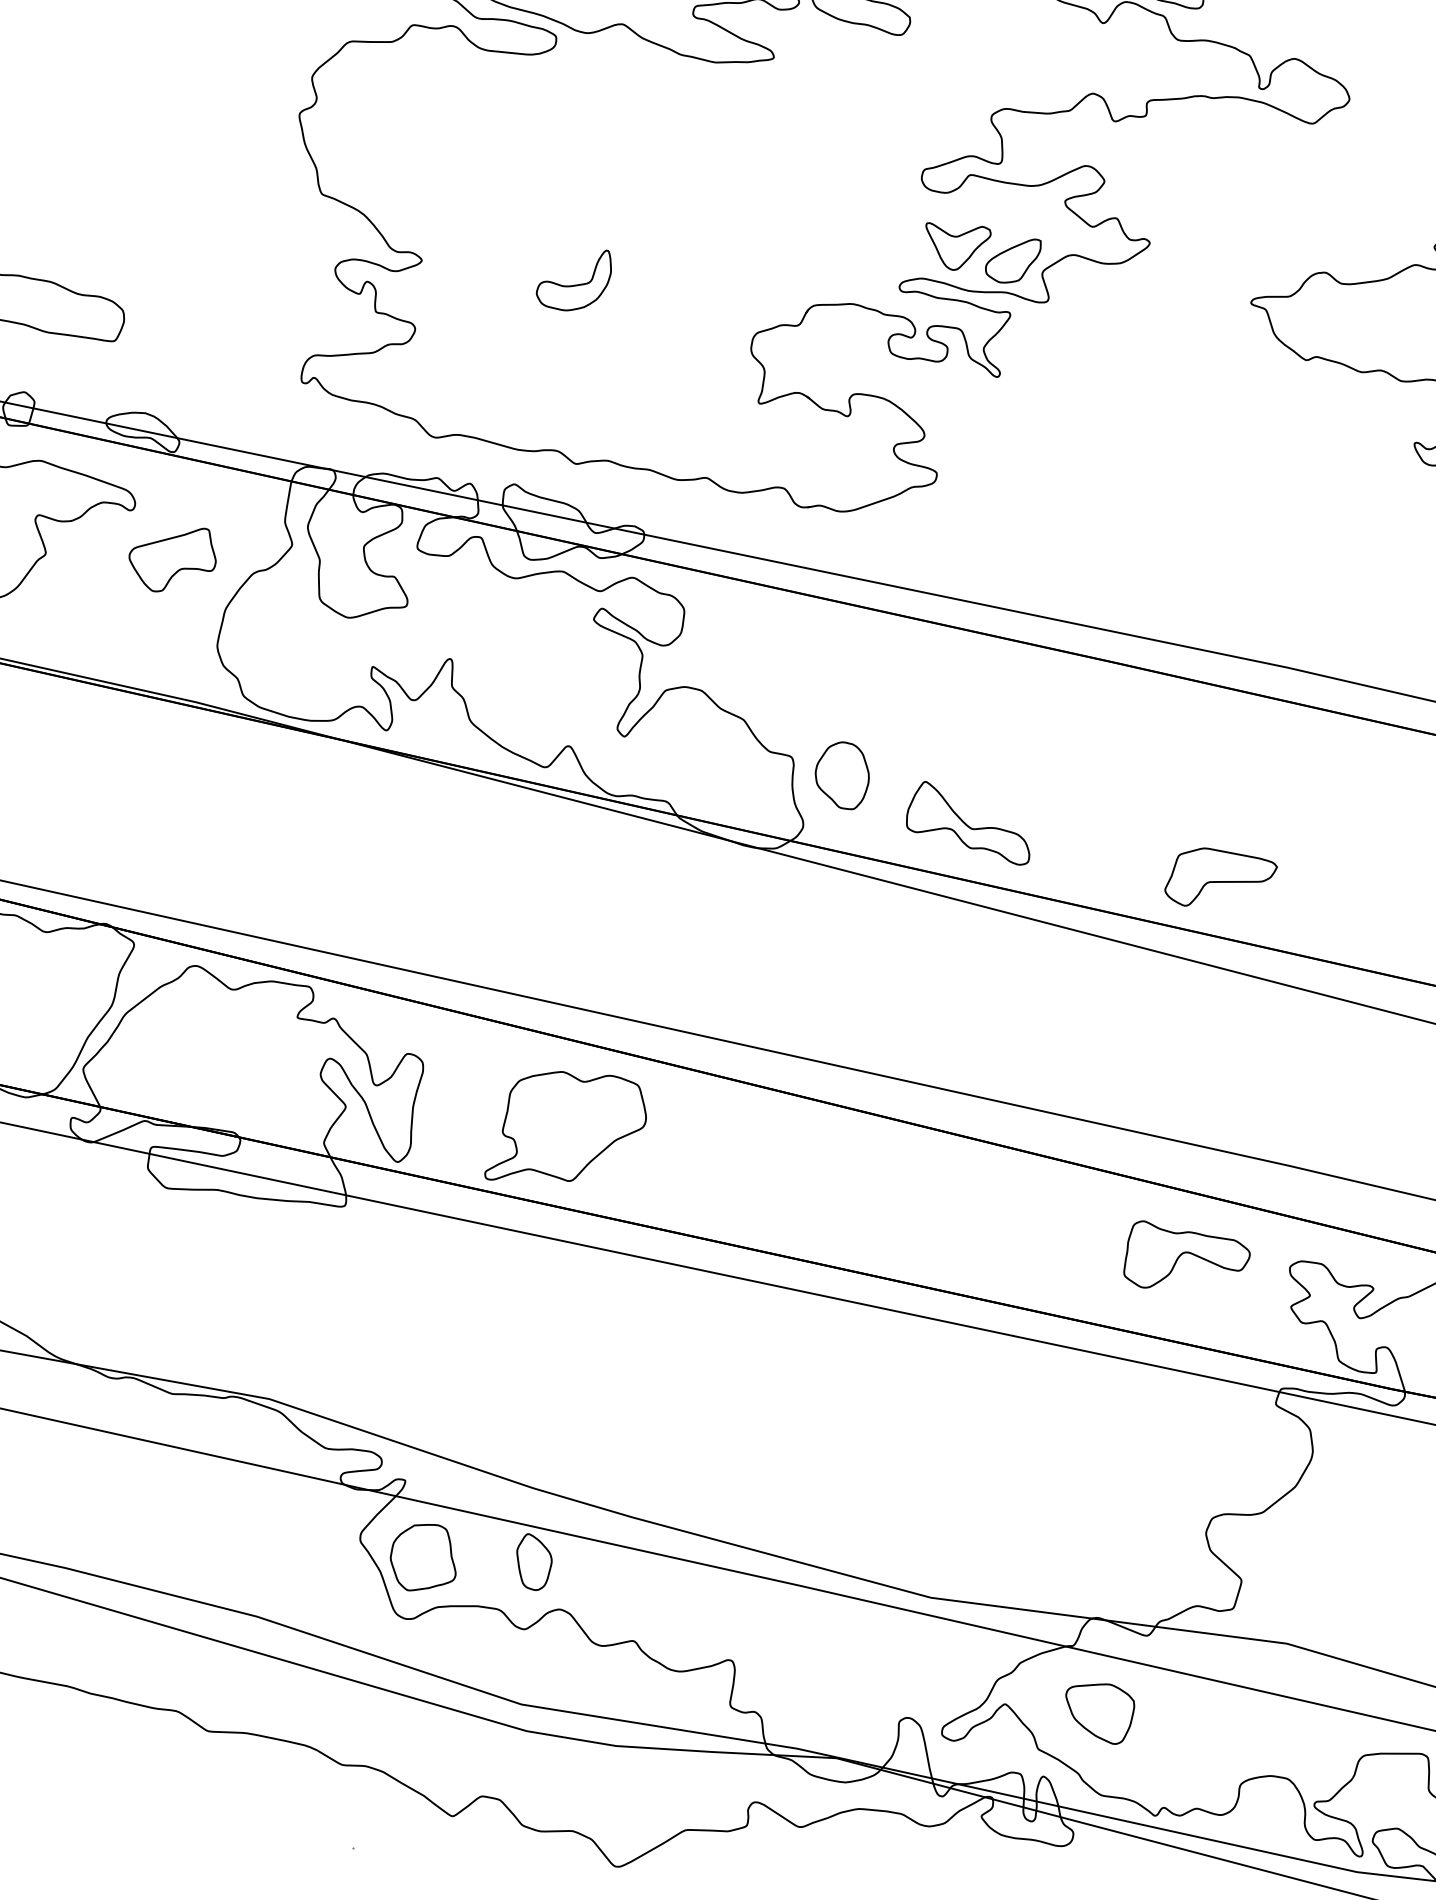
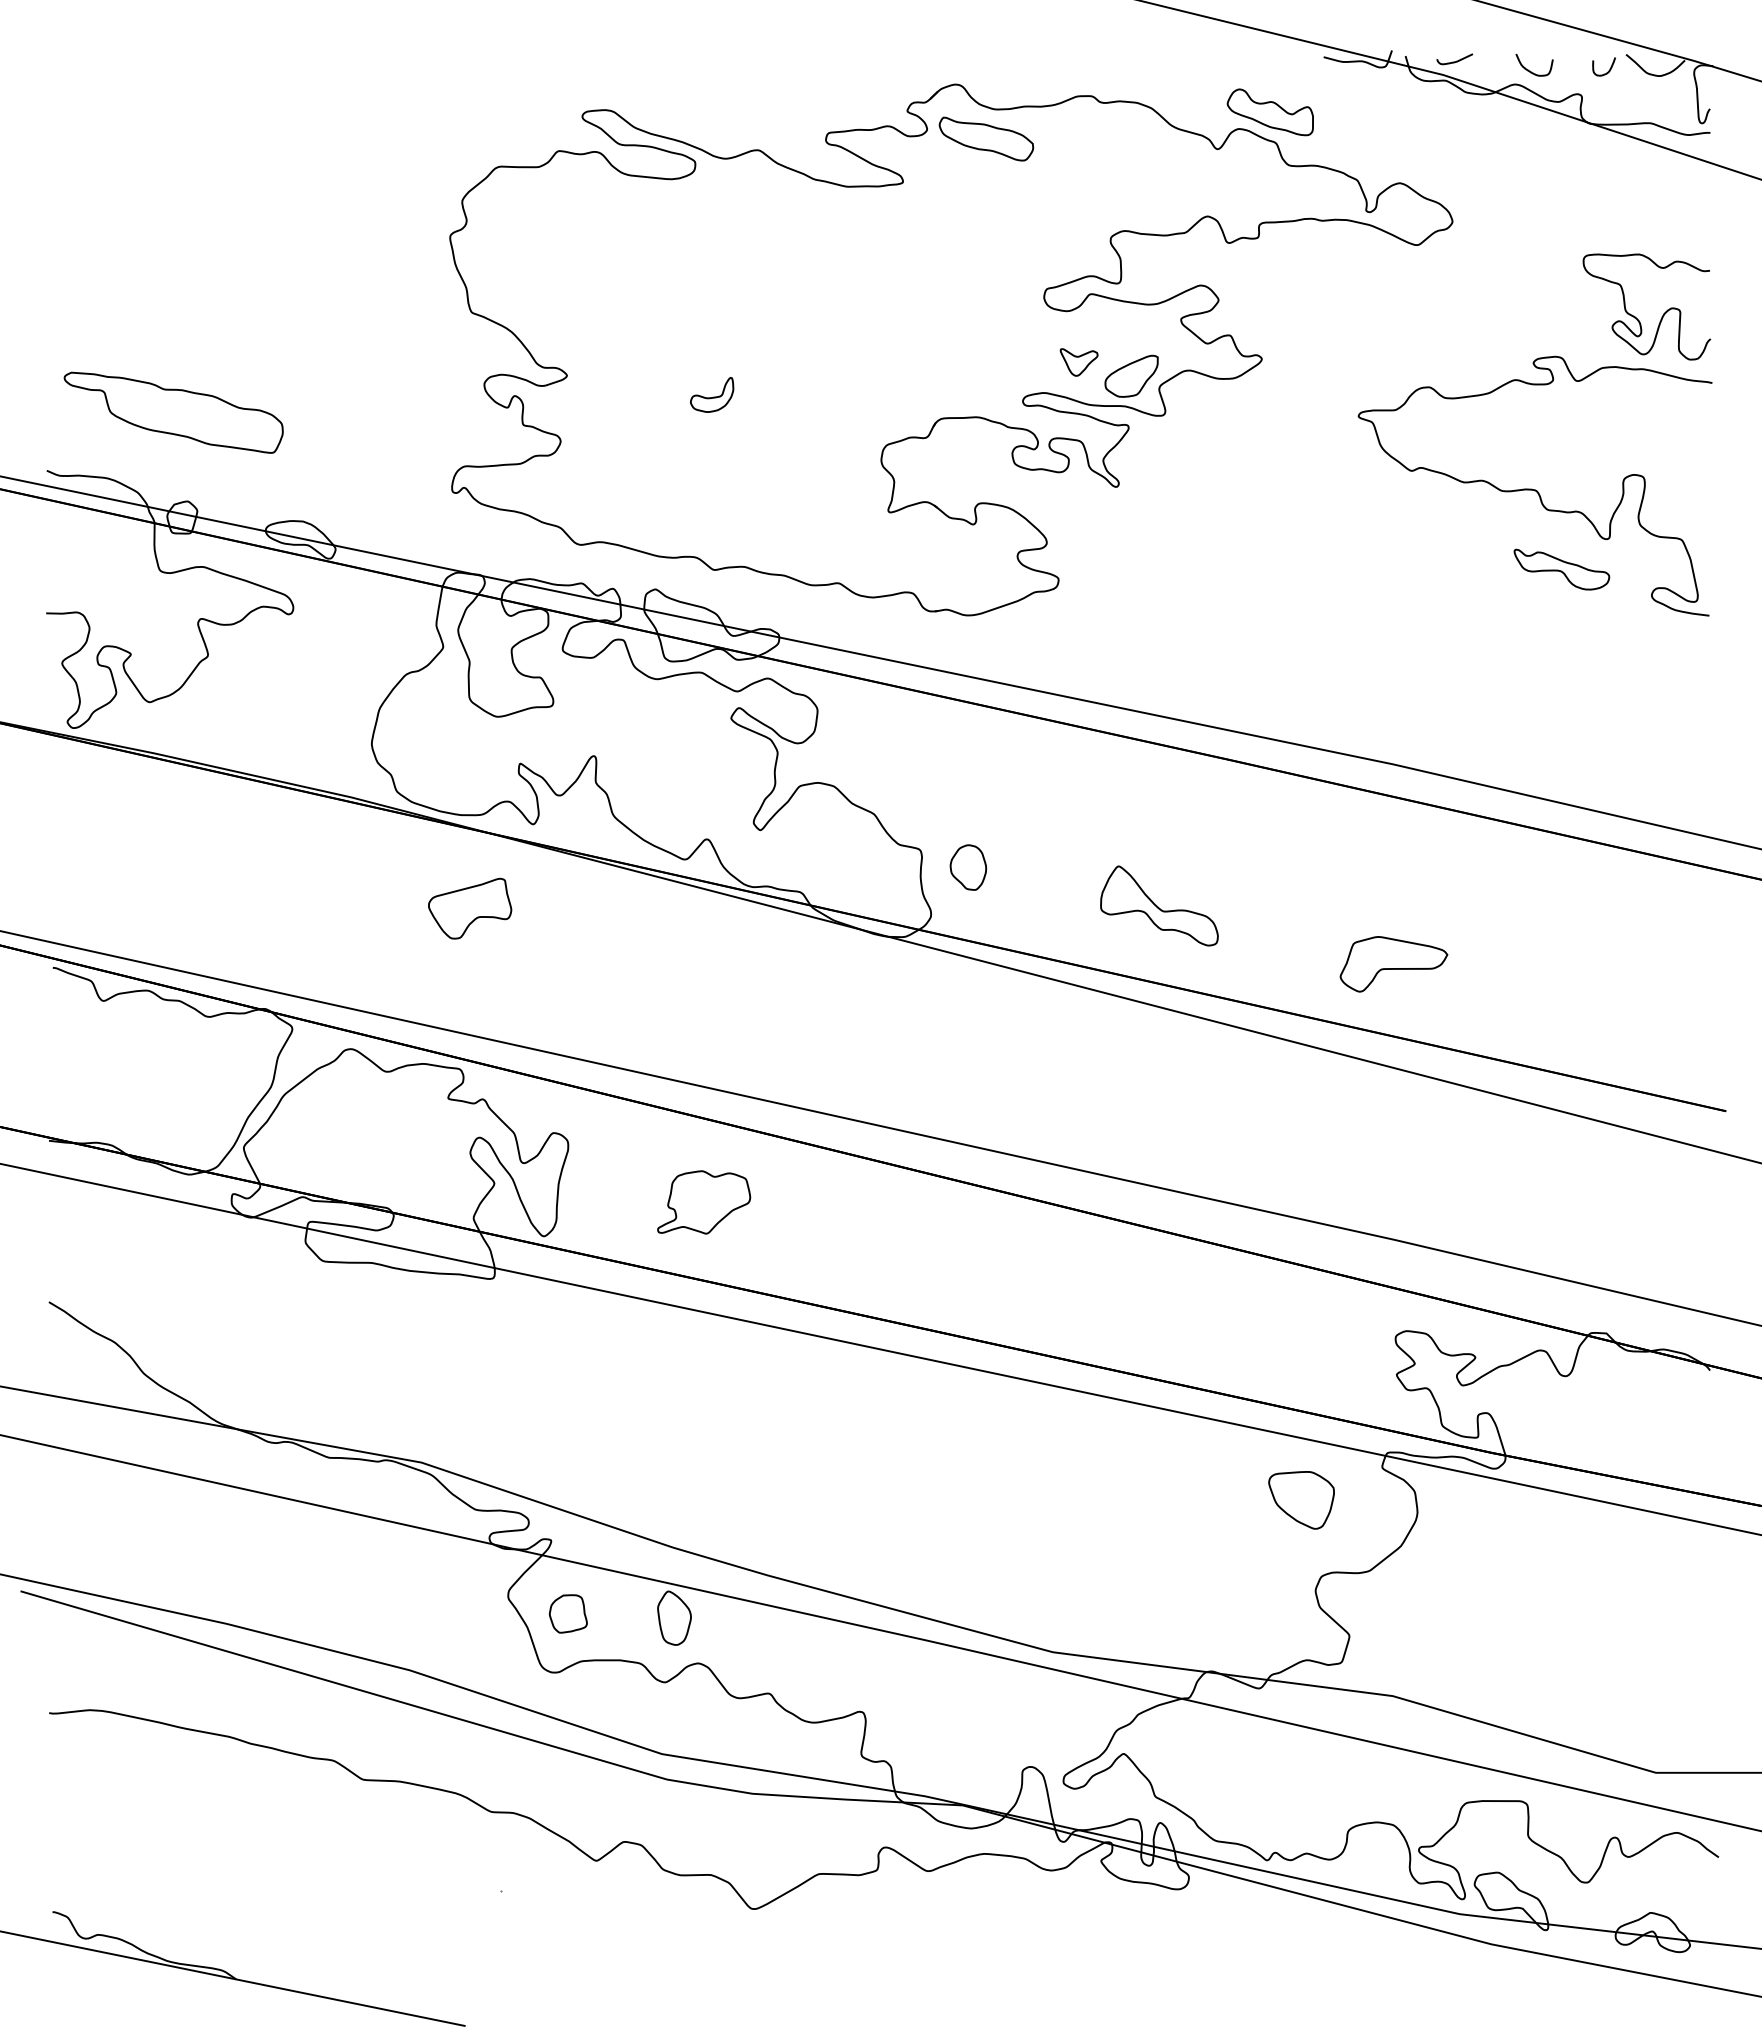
part: (957, 246) -> (1078, 362), size x0.6
part: (573, 280) -> (711, 394), size x0.6
part: (173, 559) -> (470, 908), moved
part: (842, 775) -> (968, 867), size x0.7
part: (968, 822) -> (1159, 905), moved
part: (1220, 877) -> (1393, 964), moved
part: (564, 1126) -> (703, 1202), size x0.6
part: (1187, 1254) -> (1297, 1324), removed
part: (423, 1557) -> (568, 1613), size x0.6
part: (1100, 1714) -> (1301, 1500), moved

